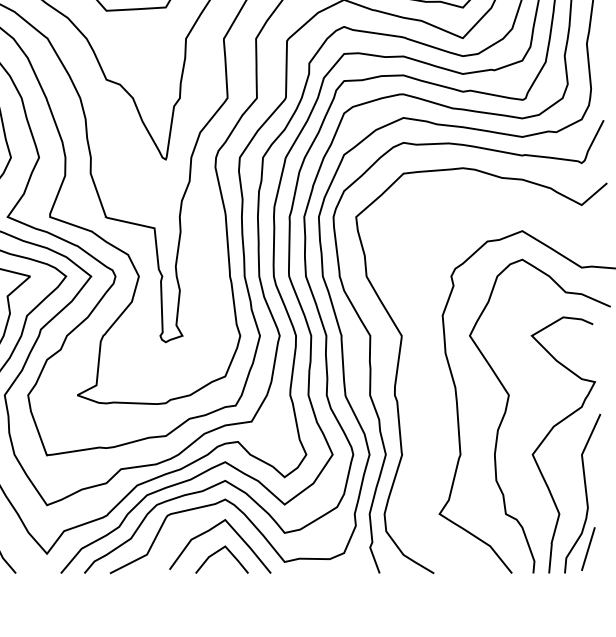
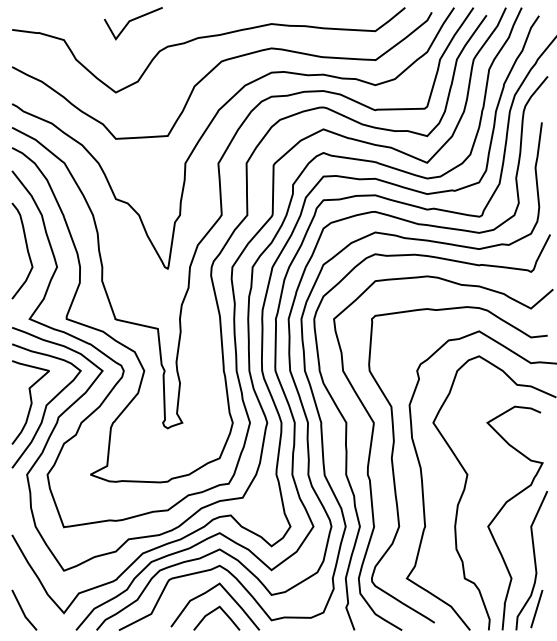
curve: (425, 391) -> (394, 471), added

